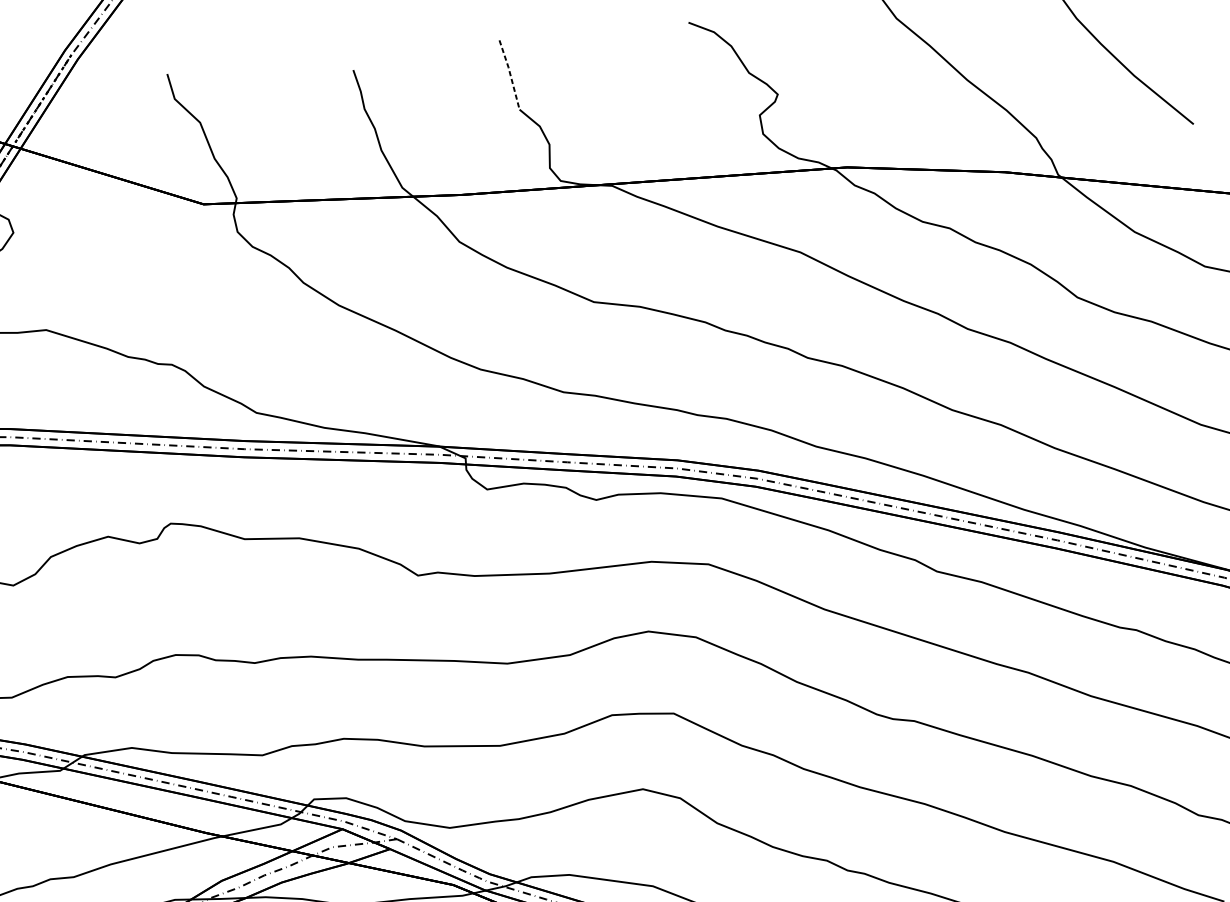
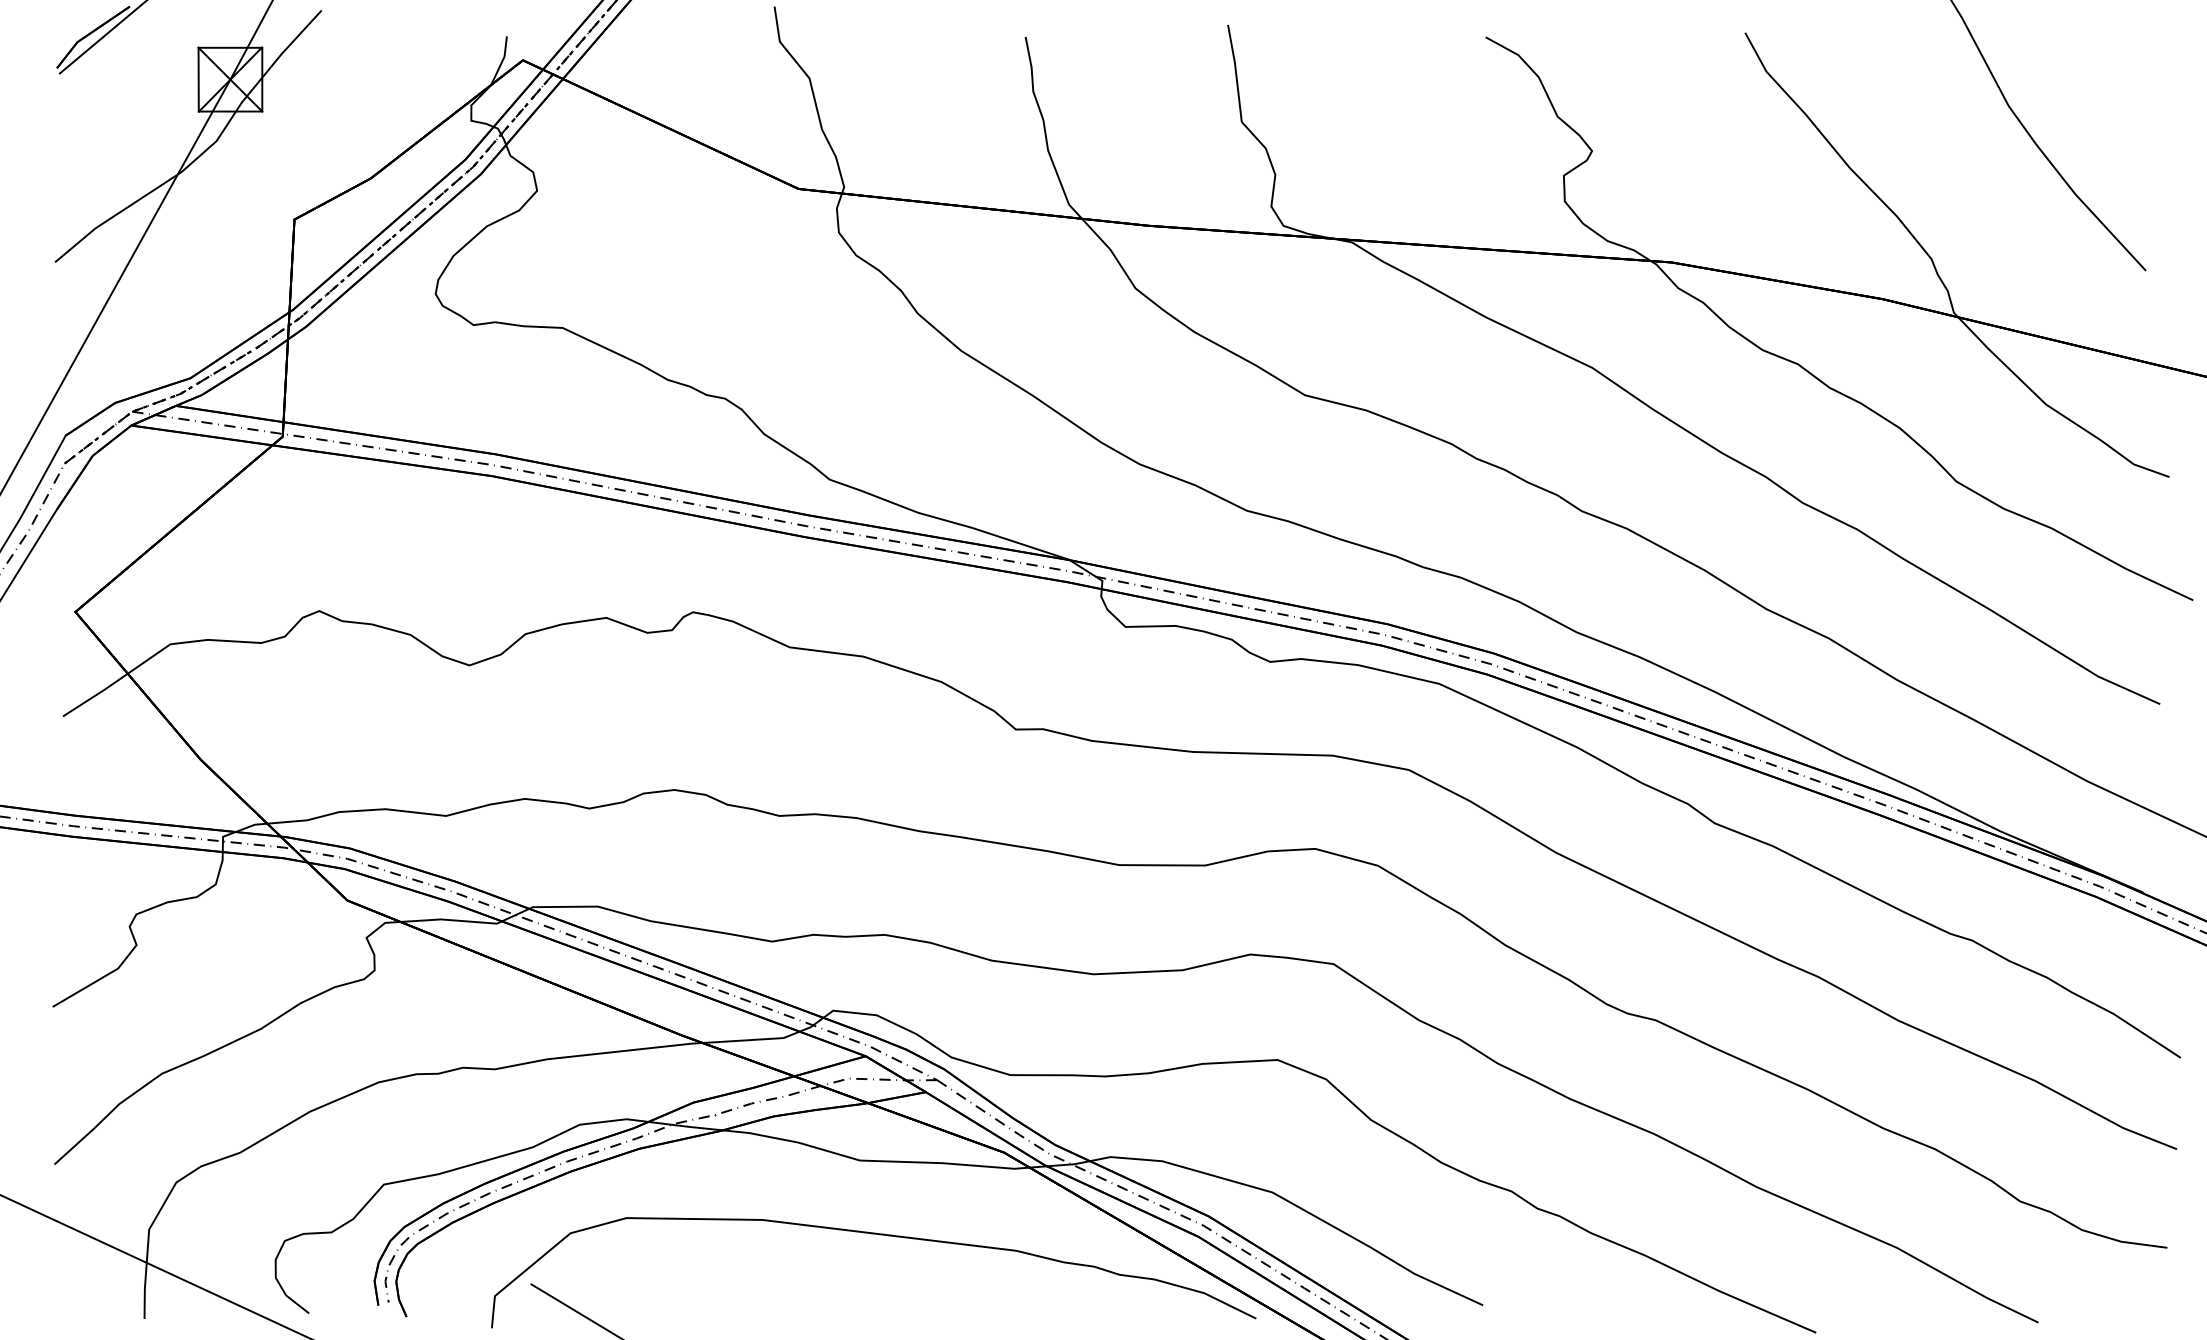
line: (510, 74) -> (1236, 72), dashed -> solid

